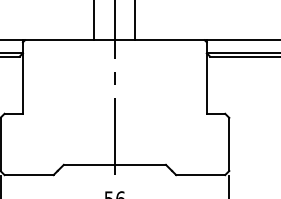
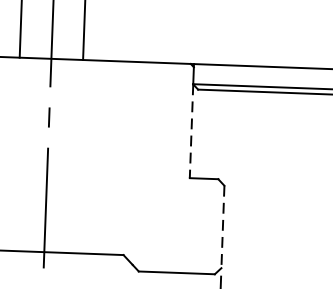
line: (206, 84) -> (190, 132), solid -> dashed
line: (229, 144) -> (223, 227), solid -> dashed

